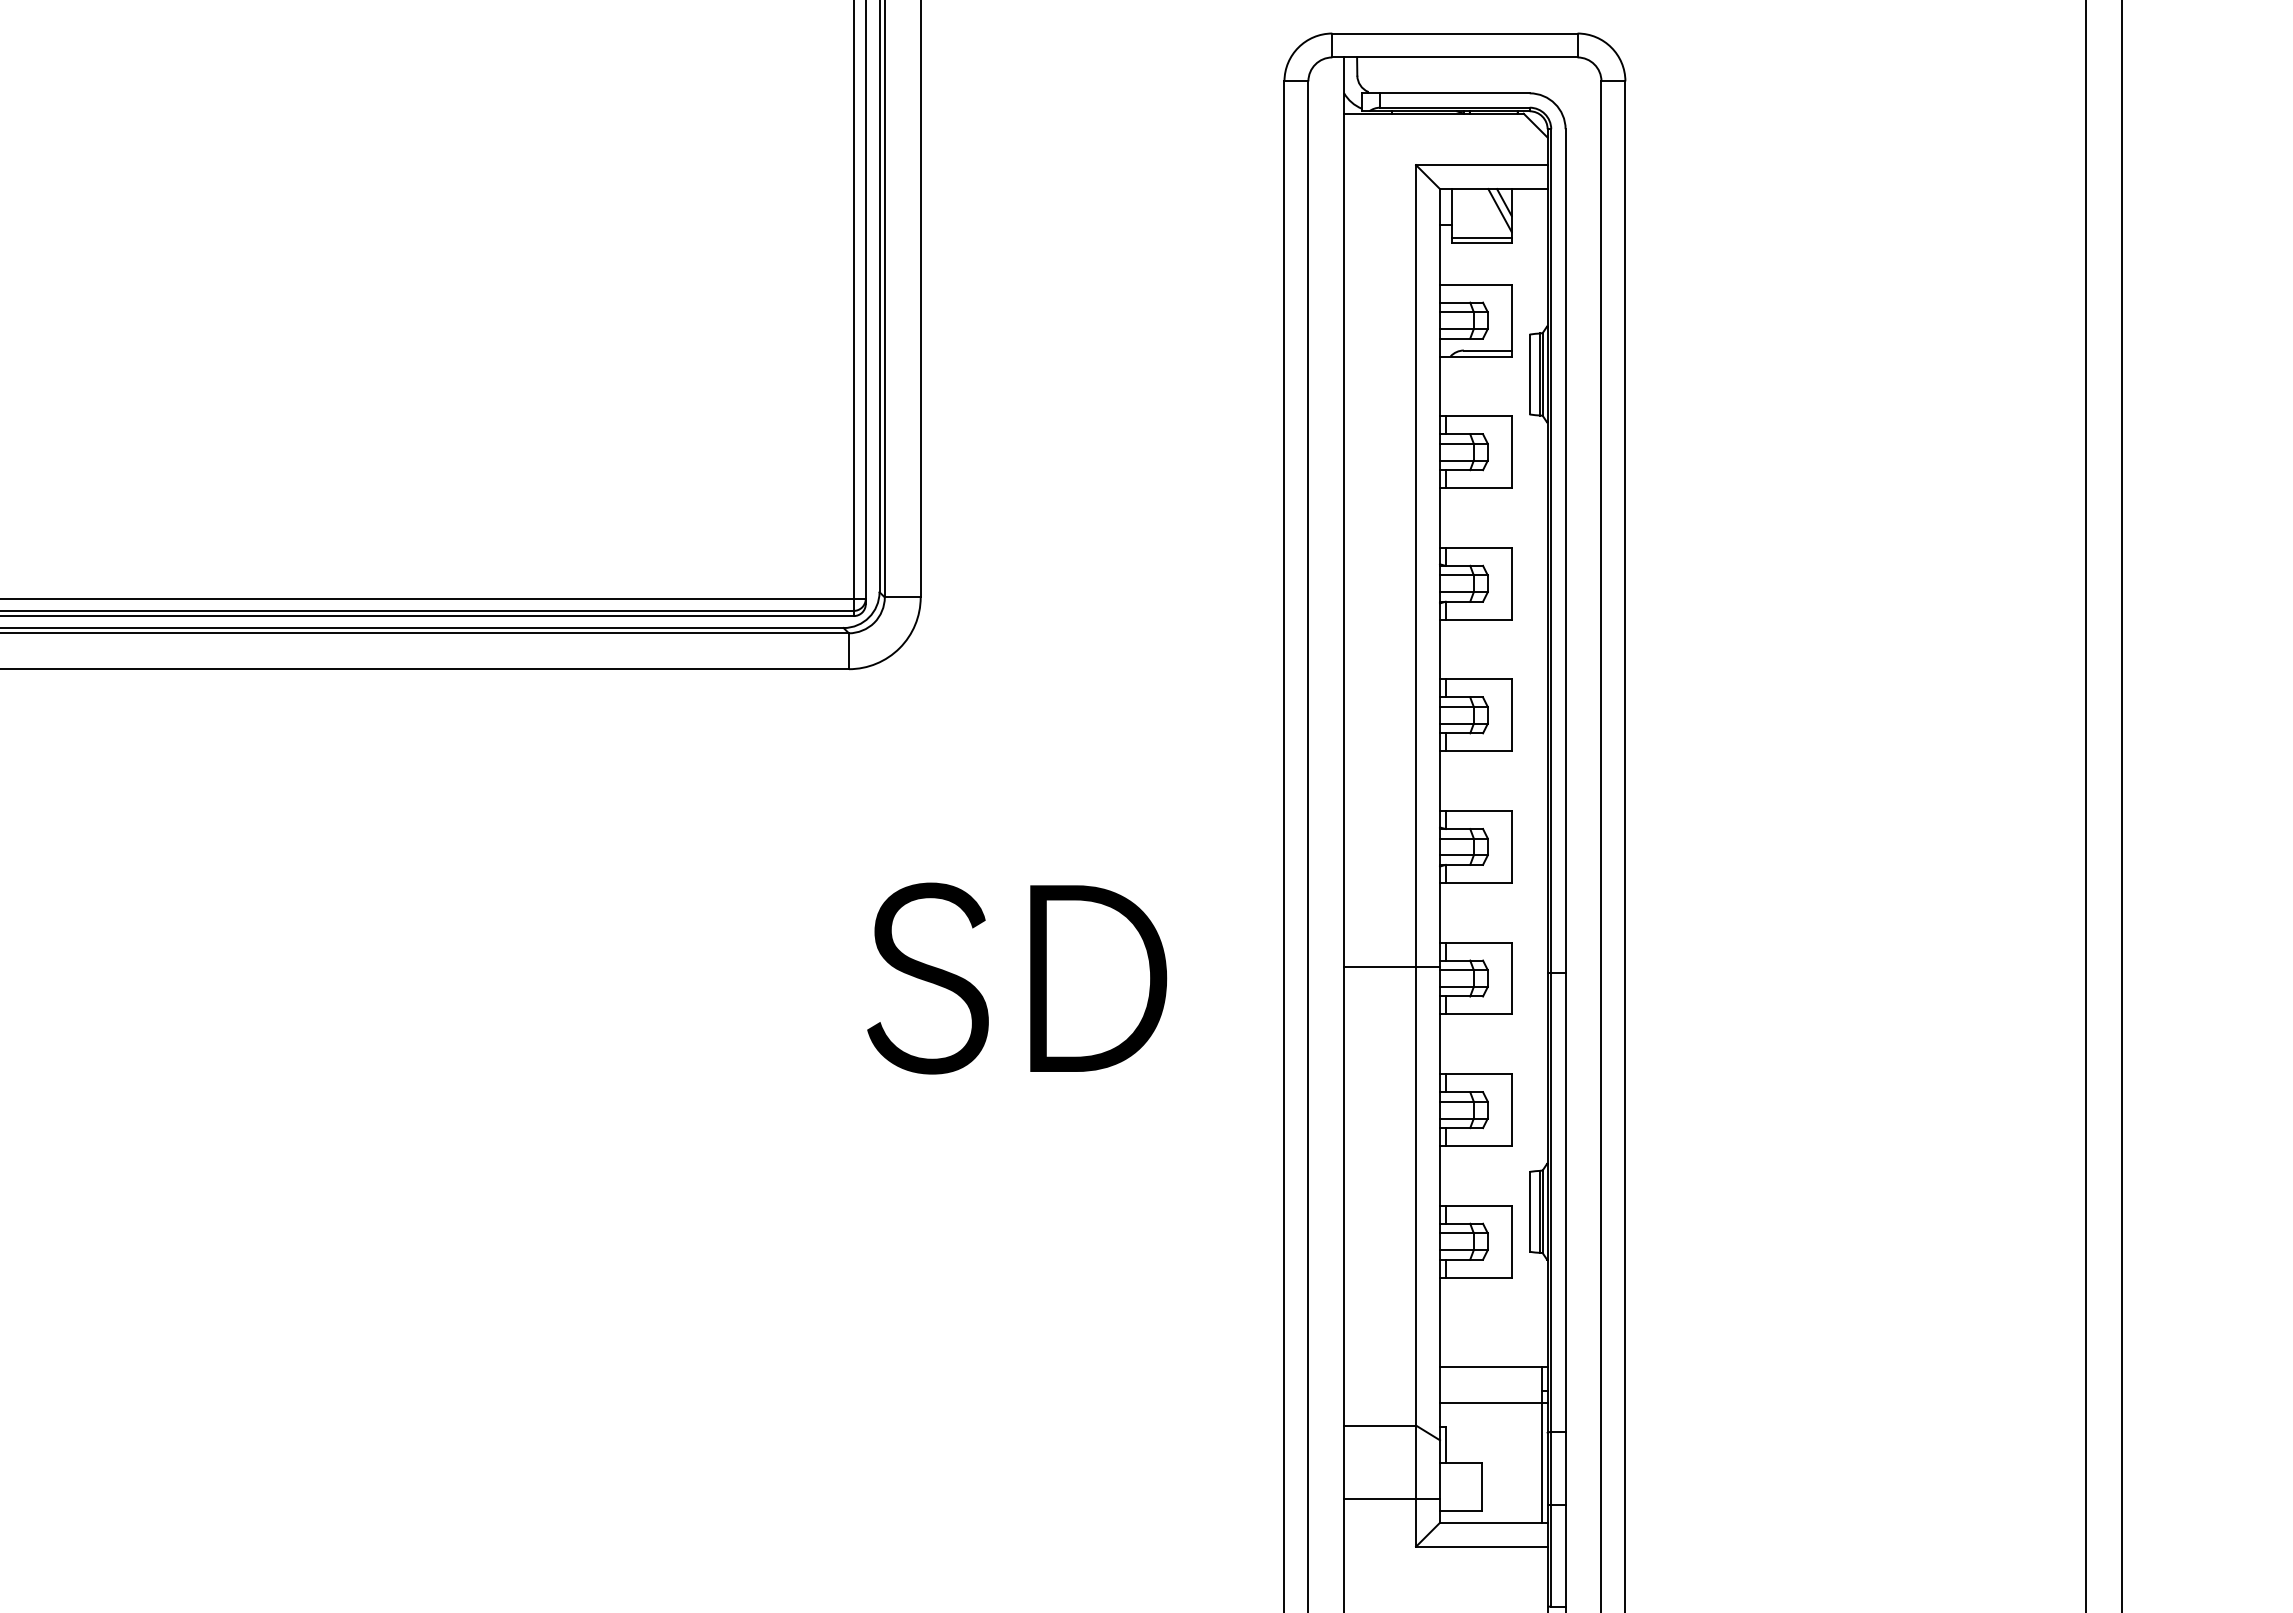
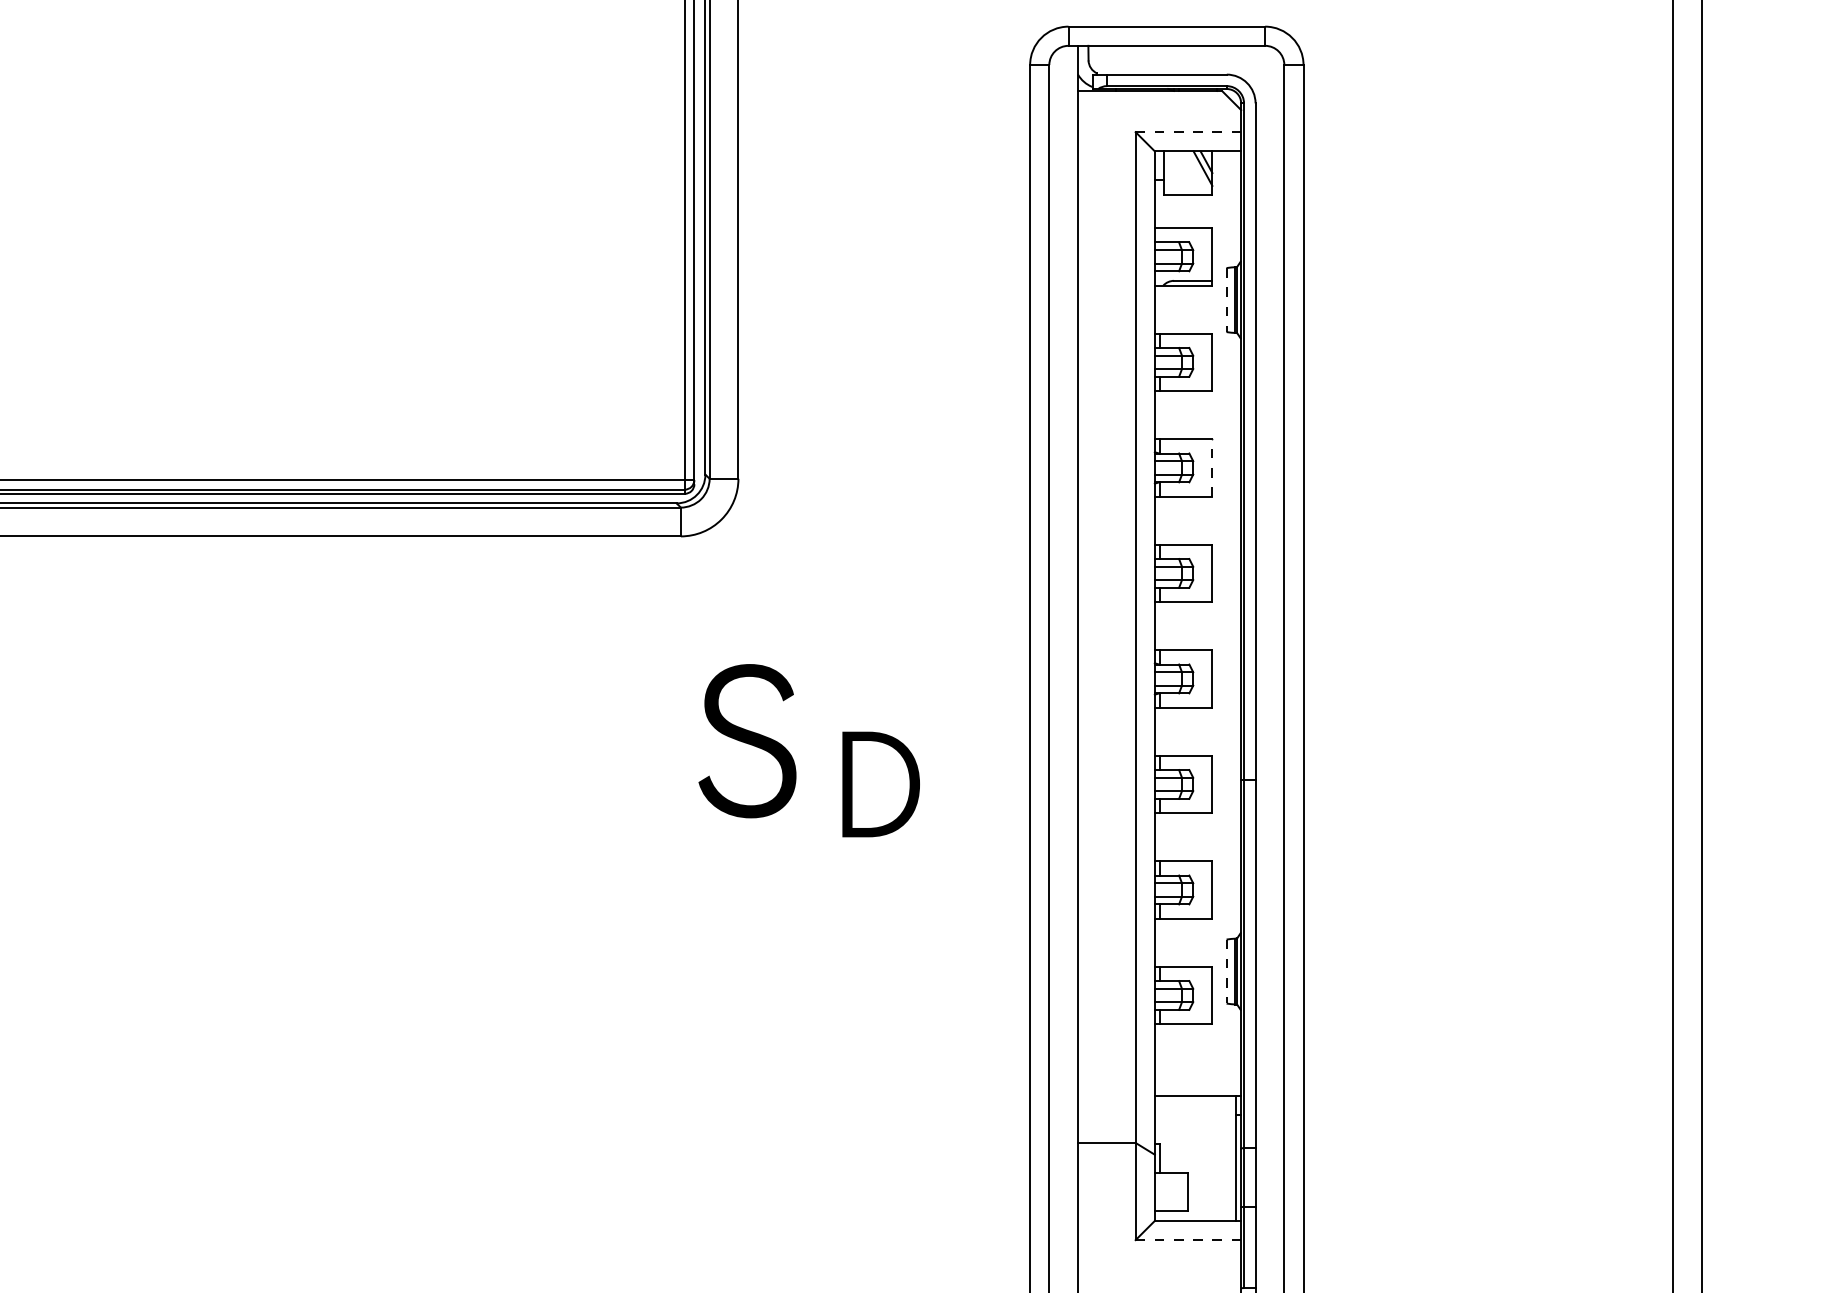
line: (1481, 165) -> (1188, 132), solid -> dashed
line: (1481, 237) -> (1188, 190), removed
line: (1529, 374) -> (1226, 300), solid -> dashed
line: (1511, 583) -> (1212, 467), solid -> dashed
line: (1391, 966) -> (1115, 774), removed
part: (927, 978) -> (747, 741), moved
part: (1098, 978) -> (881, 784), size x0.7
line: (1529, 1211) -> (1226, 971), solid -> dashed
line: (1493, 1403) -> (1197, 1125), removed
line: (1391, 1499) -> (1115, 1202), removed
line: (1481, 1546) -> (1188, 1239), solid -> dashed

